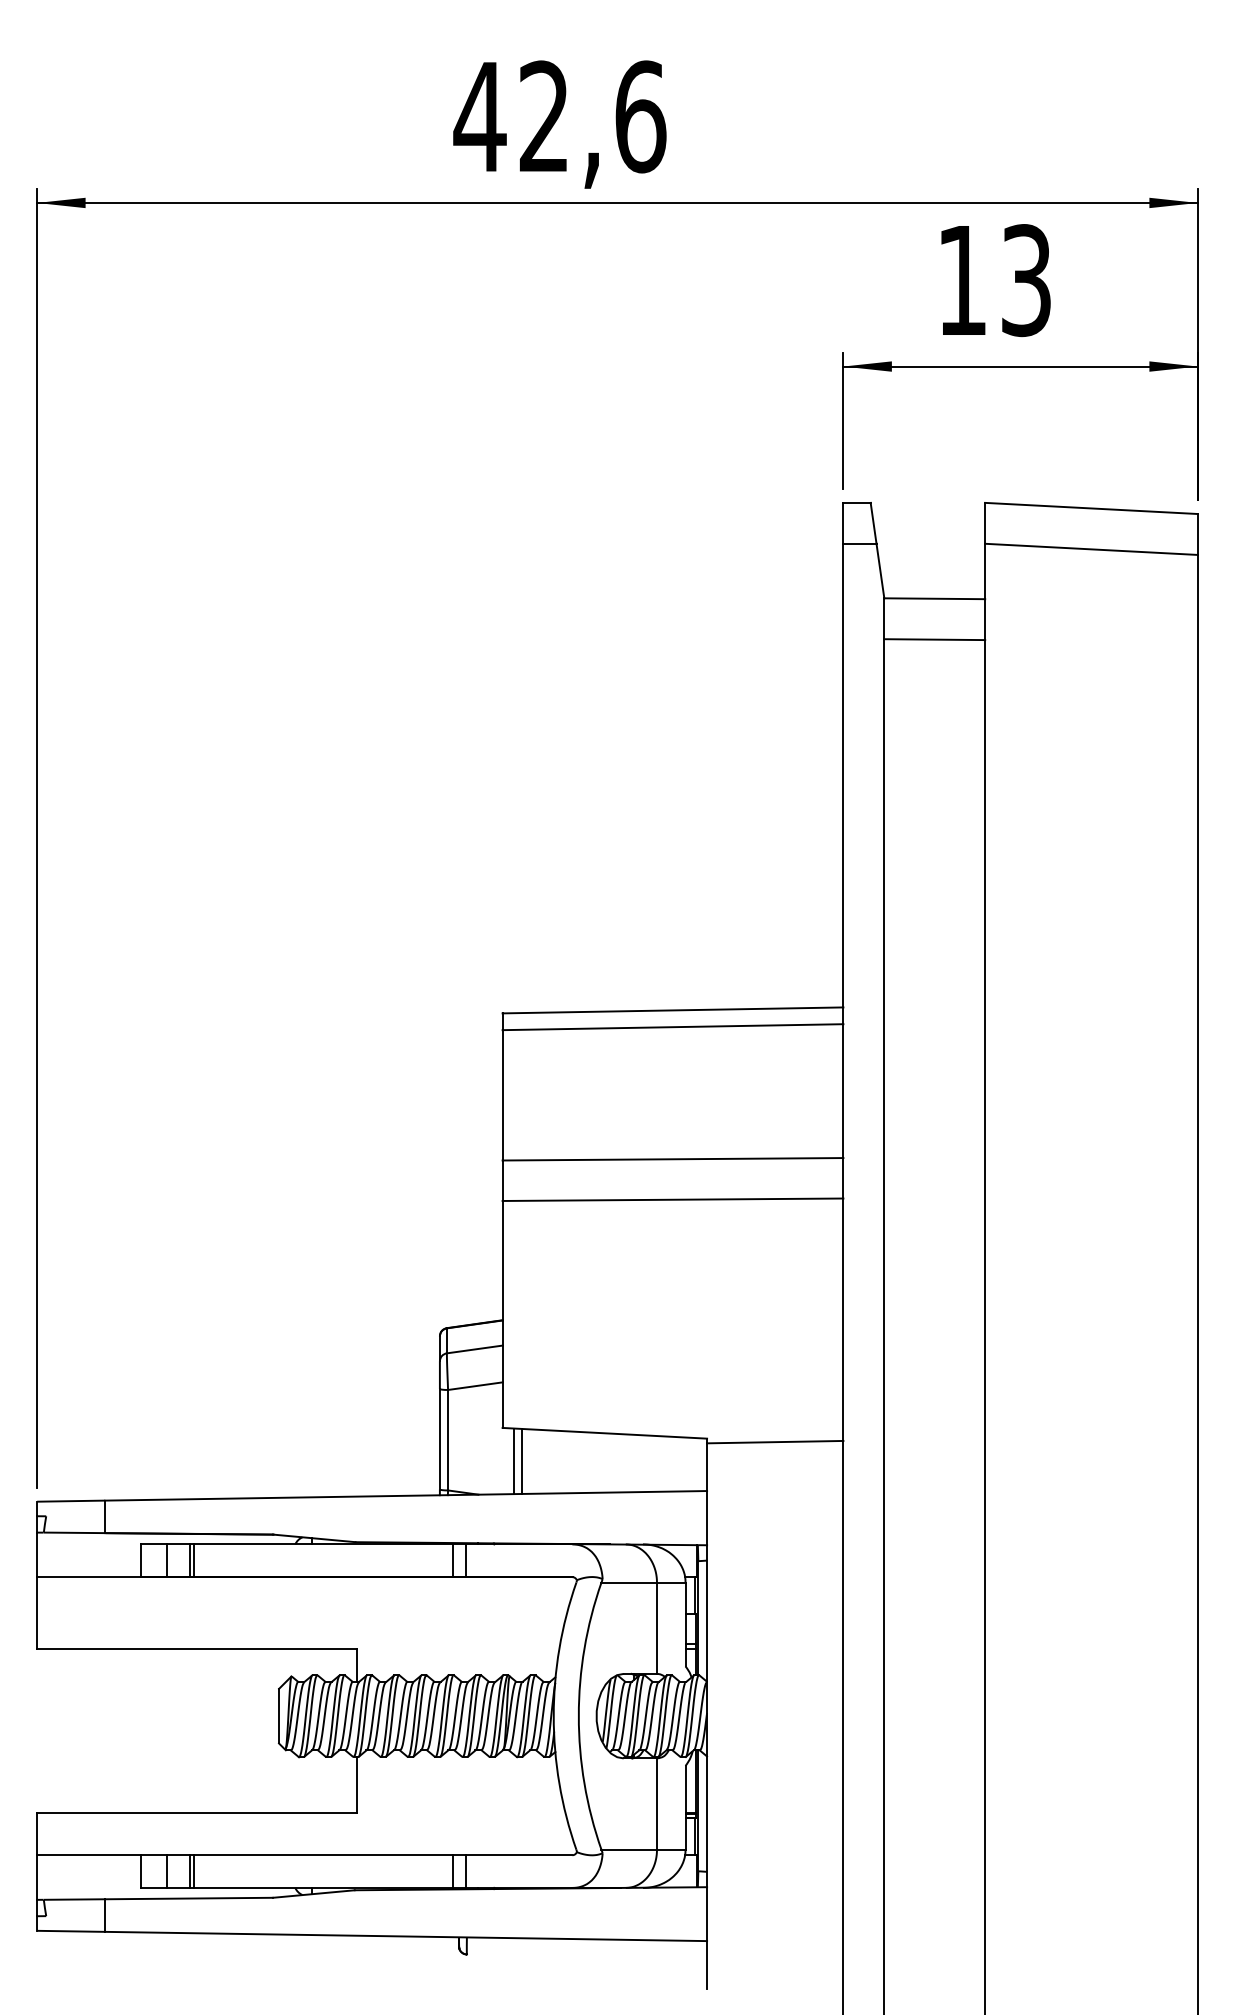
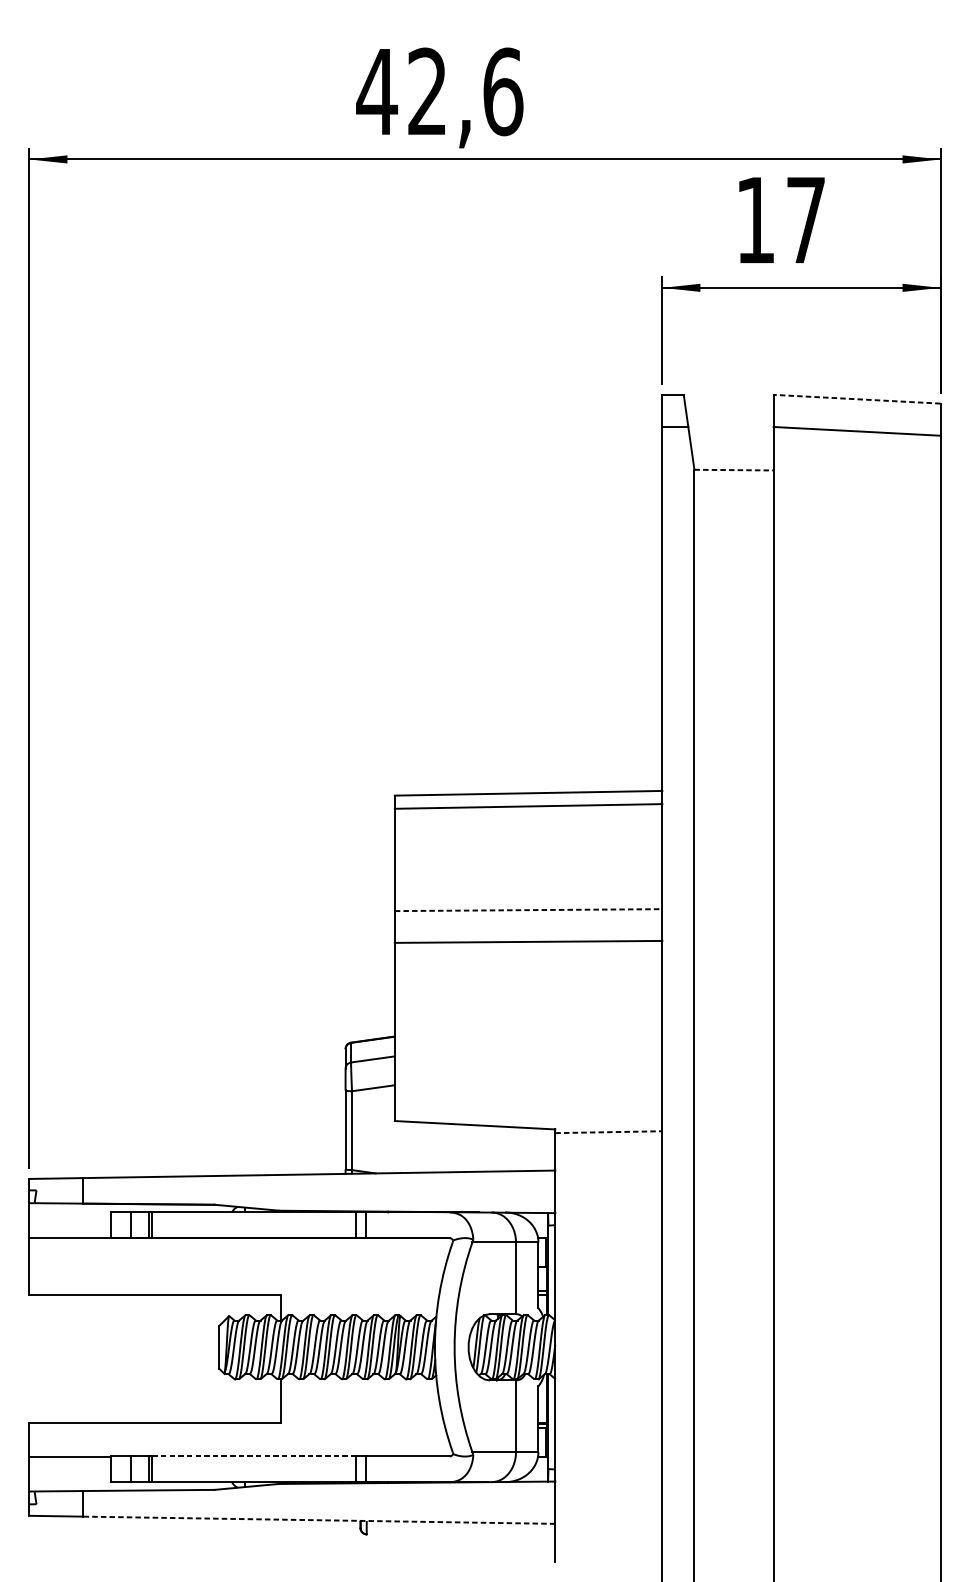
text: (1026, 280) -> (806, 220), 13 -> 17
line: (1091, 508) -> (857, 399), solid -> dashed
line: (935, 598) -> (734, 469), solid -> dashed
line: (934, 639) -> (733, 502), removed
line: (673, 1159) -> (528, 910), solid -> dashed
line: (775, 1442) -> (609, 1132), solid -> dashed
line: (521, 1460) -> (409, 1146), removed
line: (513, 1461) -> (403, 1147), removed
line: (323, 1855) -> (254, 1456), solid -> dashed
line: (406, 1936) -> (319, 1520), solid -> dashed

